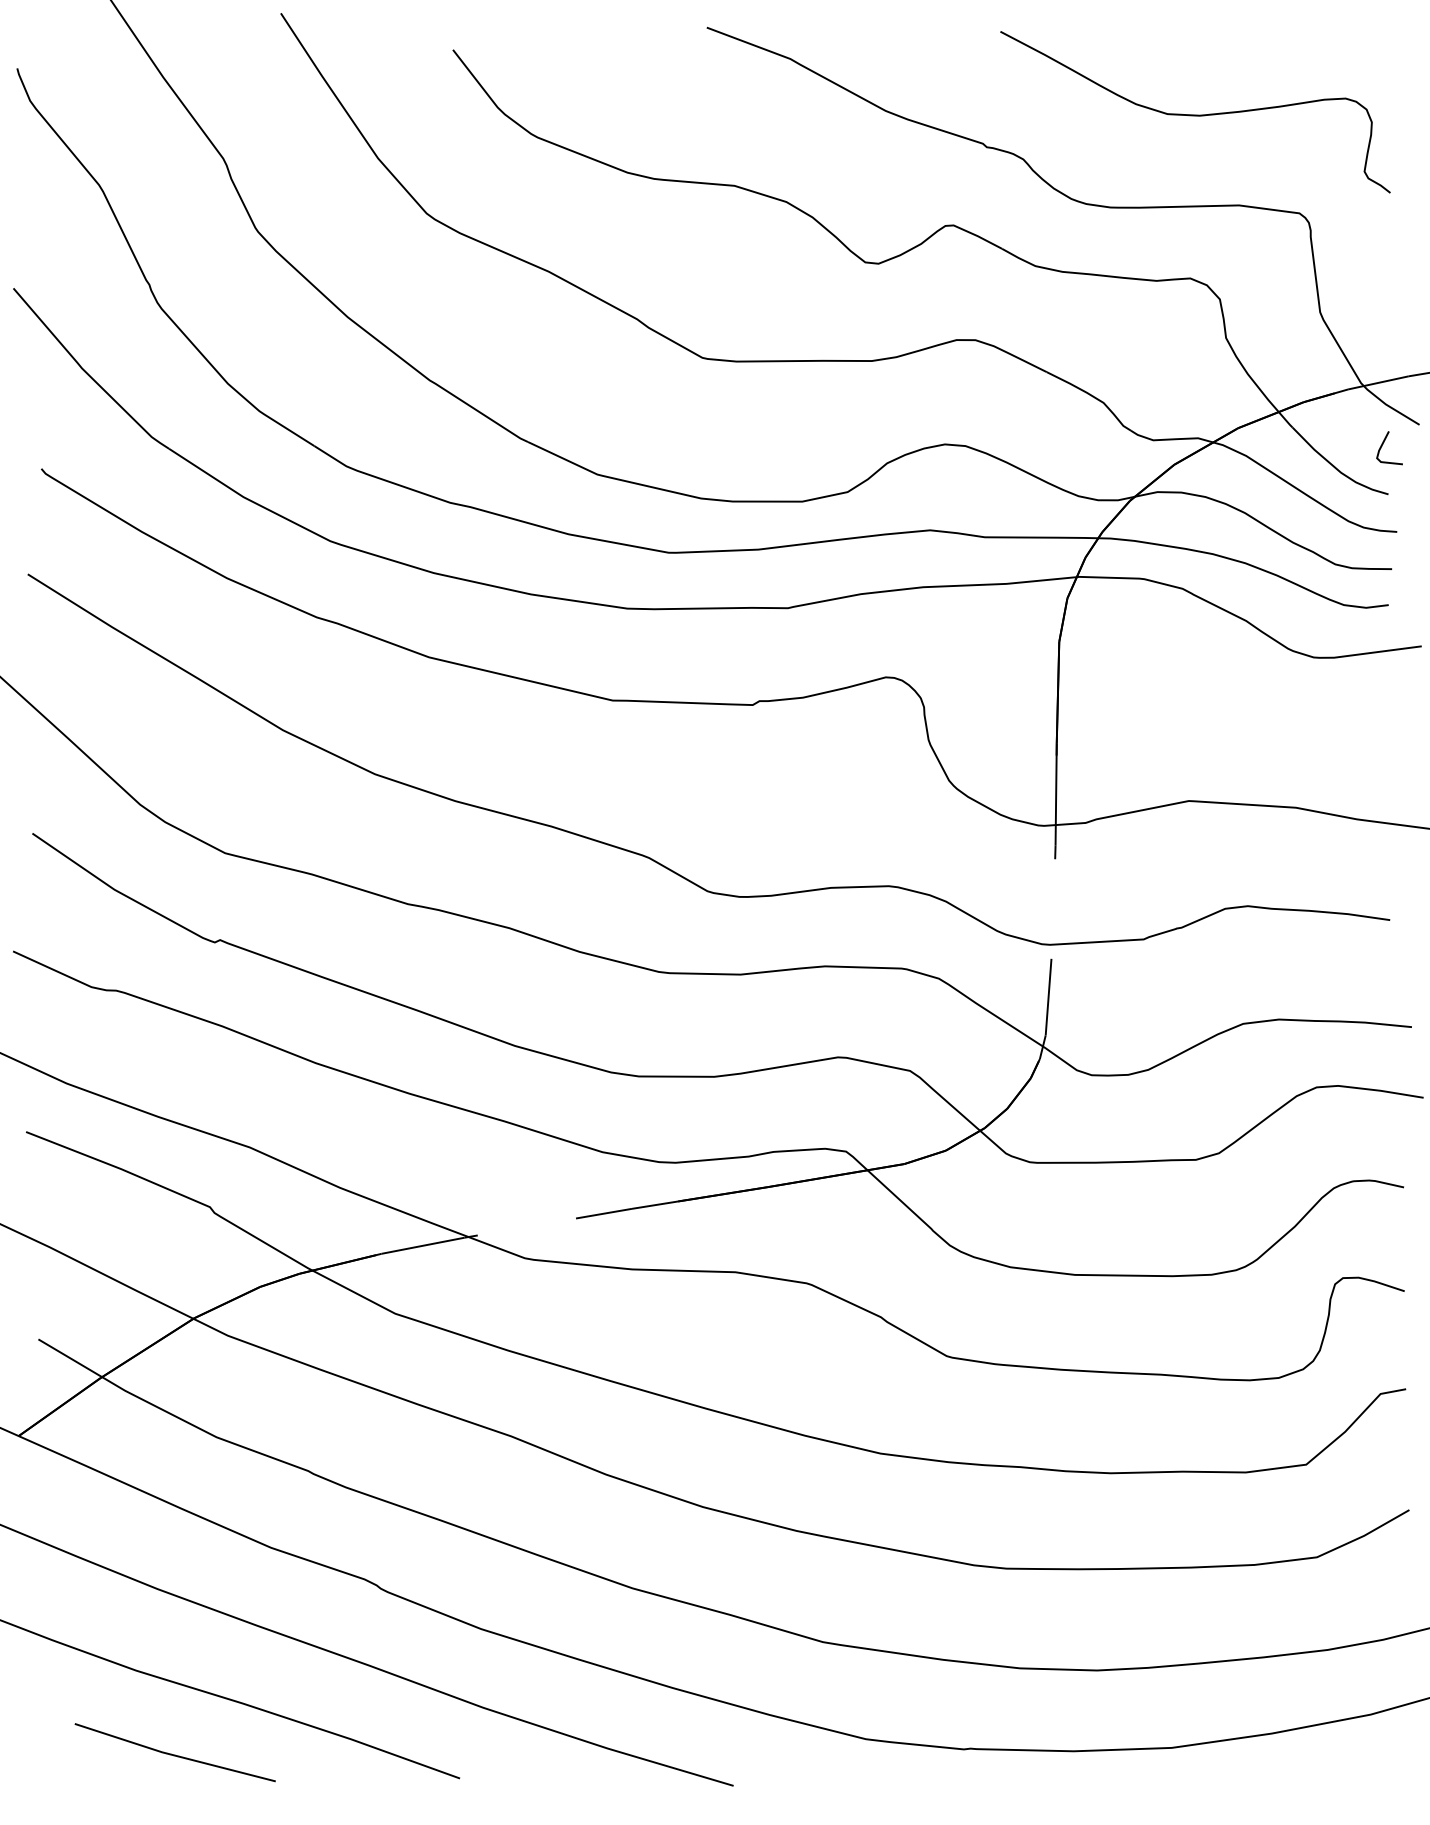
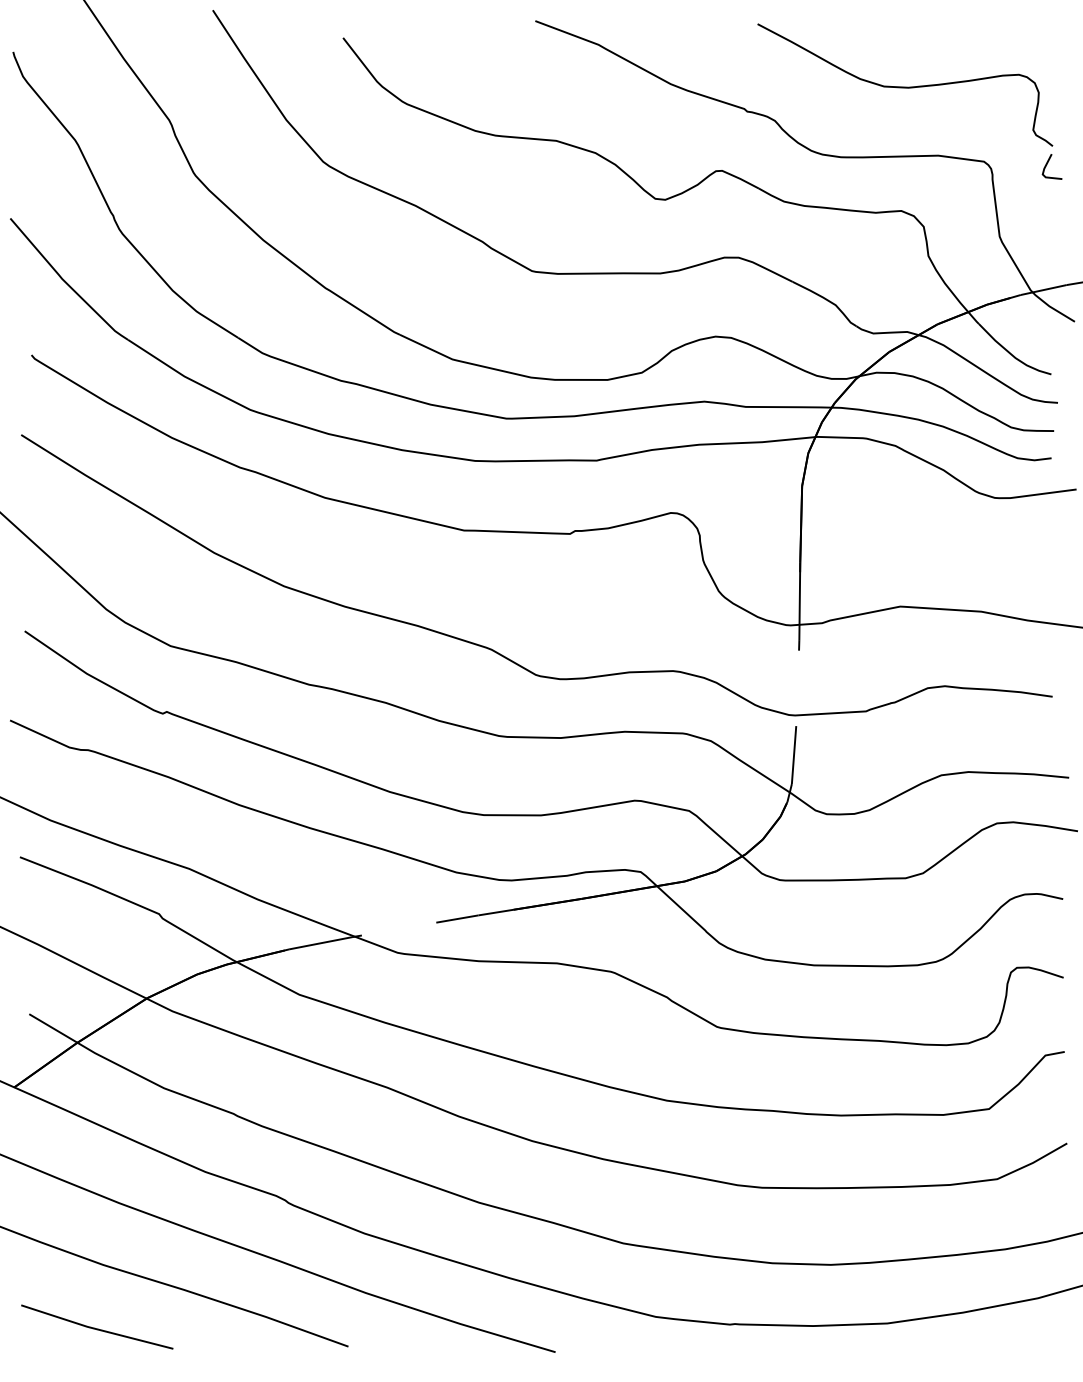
line: (1383, 444) -> (1047, 164), moved
line: (174, 1754) -> (96, 1328), moved

